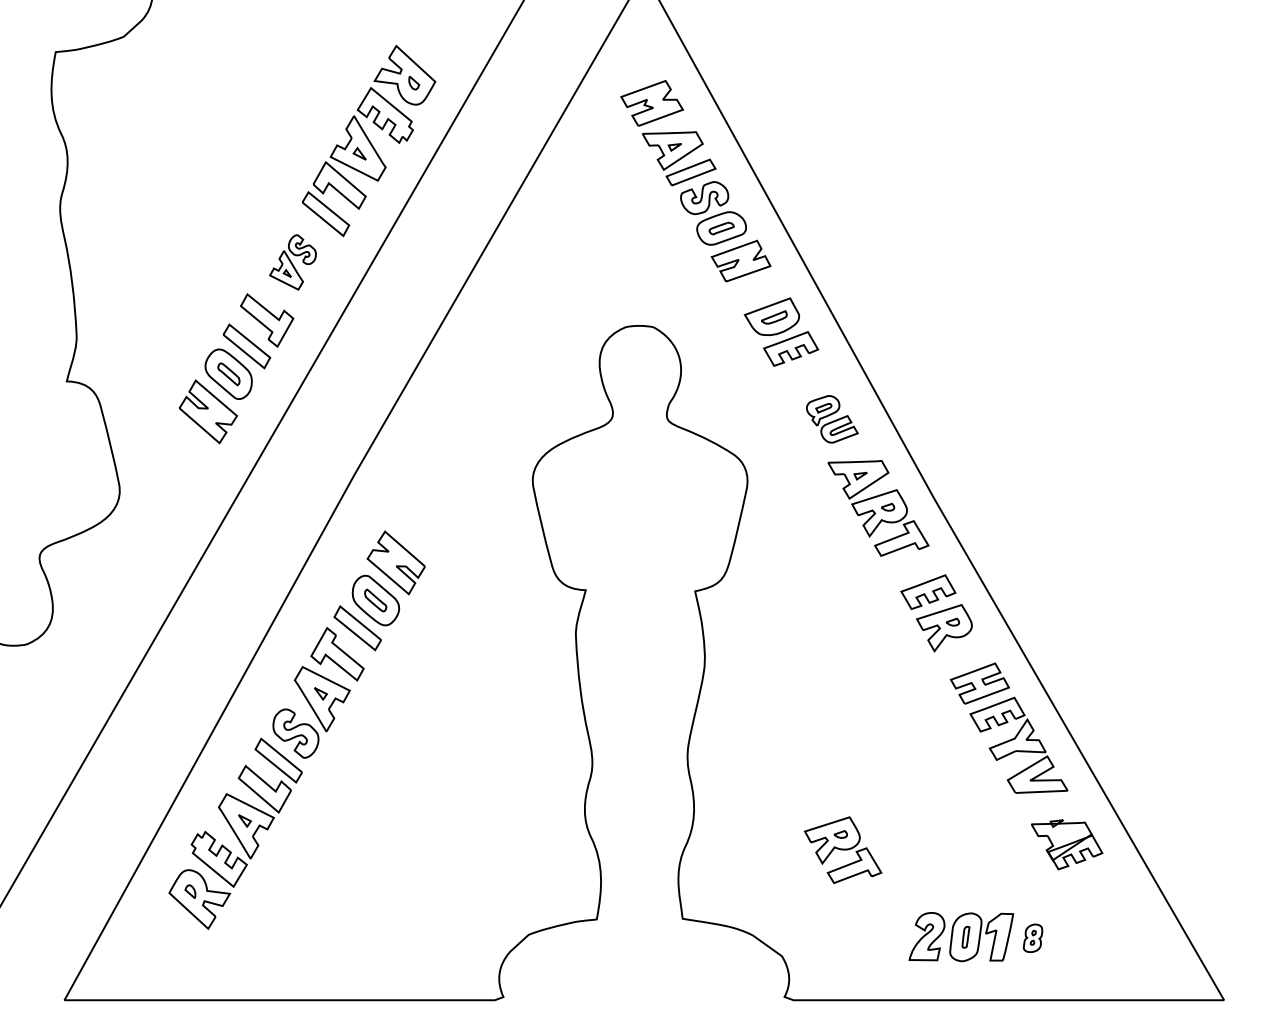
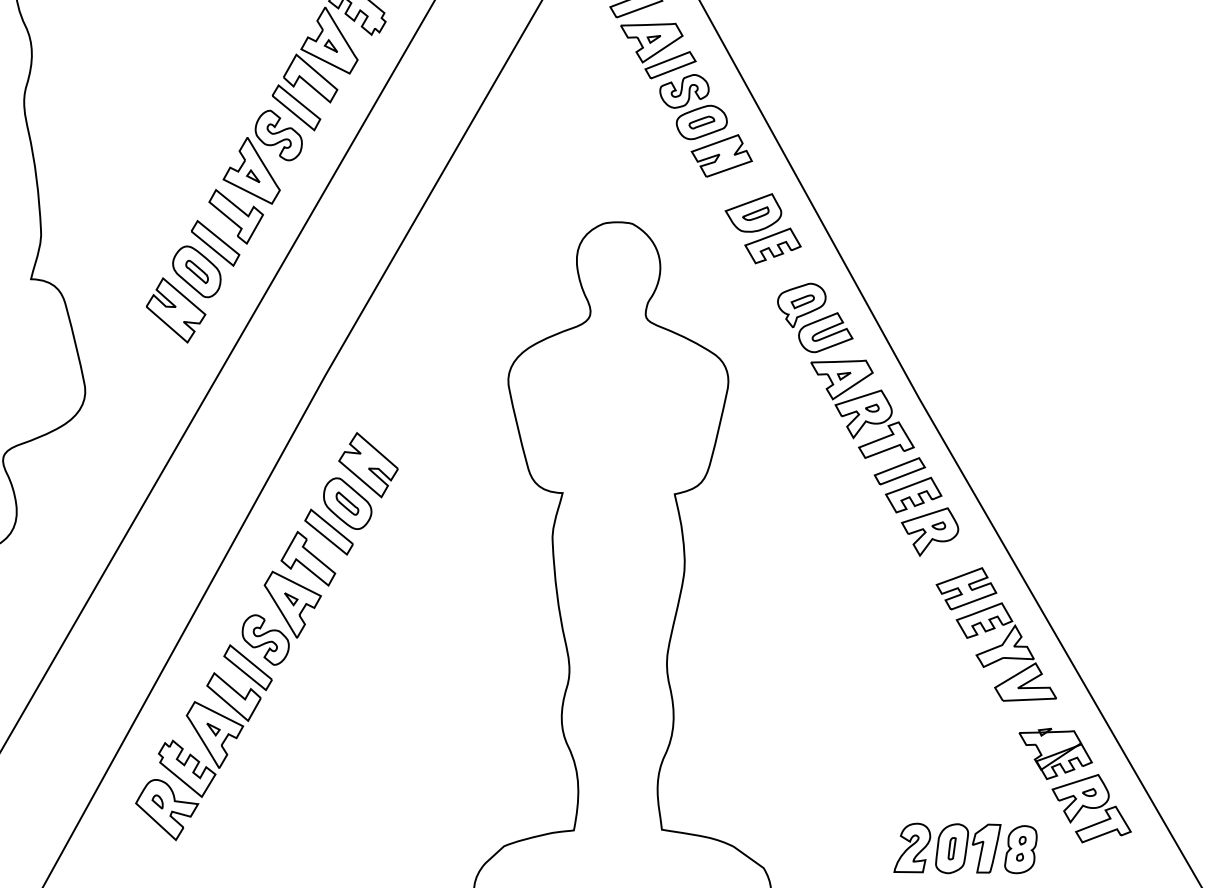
part: (292, 262) -> (262, 157), size x1.67
part: (832, 419) -> (815, 318), size x1.43
part: (914, 568) -> (899, 470), added
part: (843, 849) -> (1092, 807), moved
part: (1032, 938) -> (1020, 849), size x1.67

